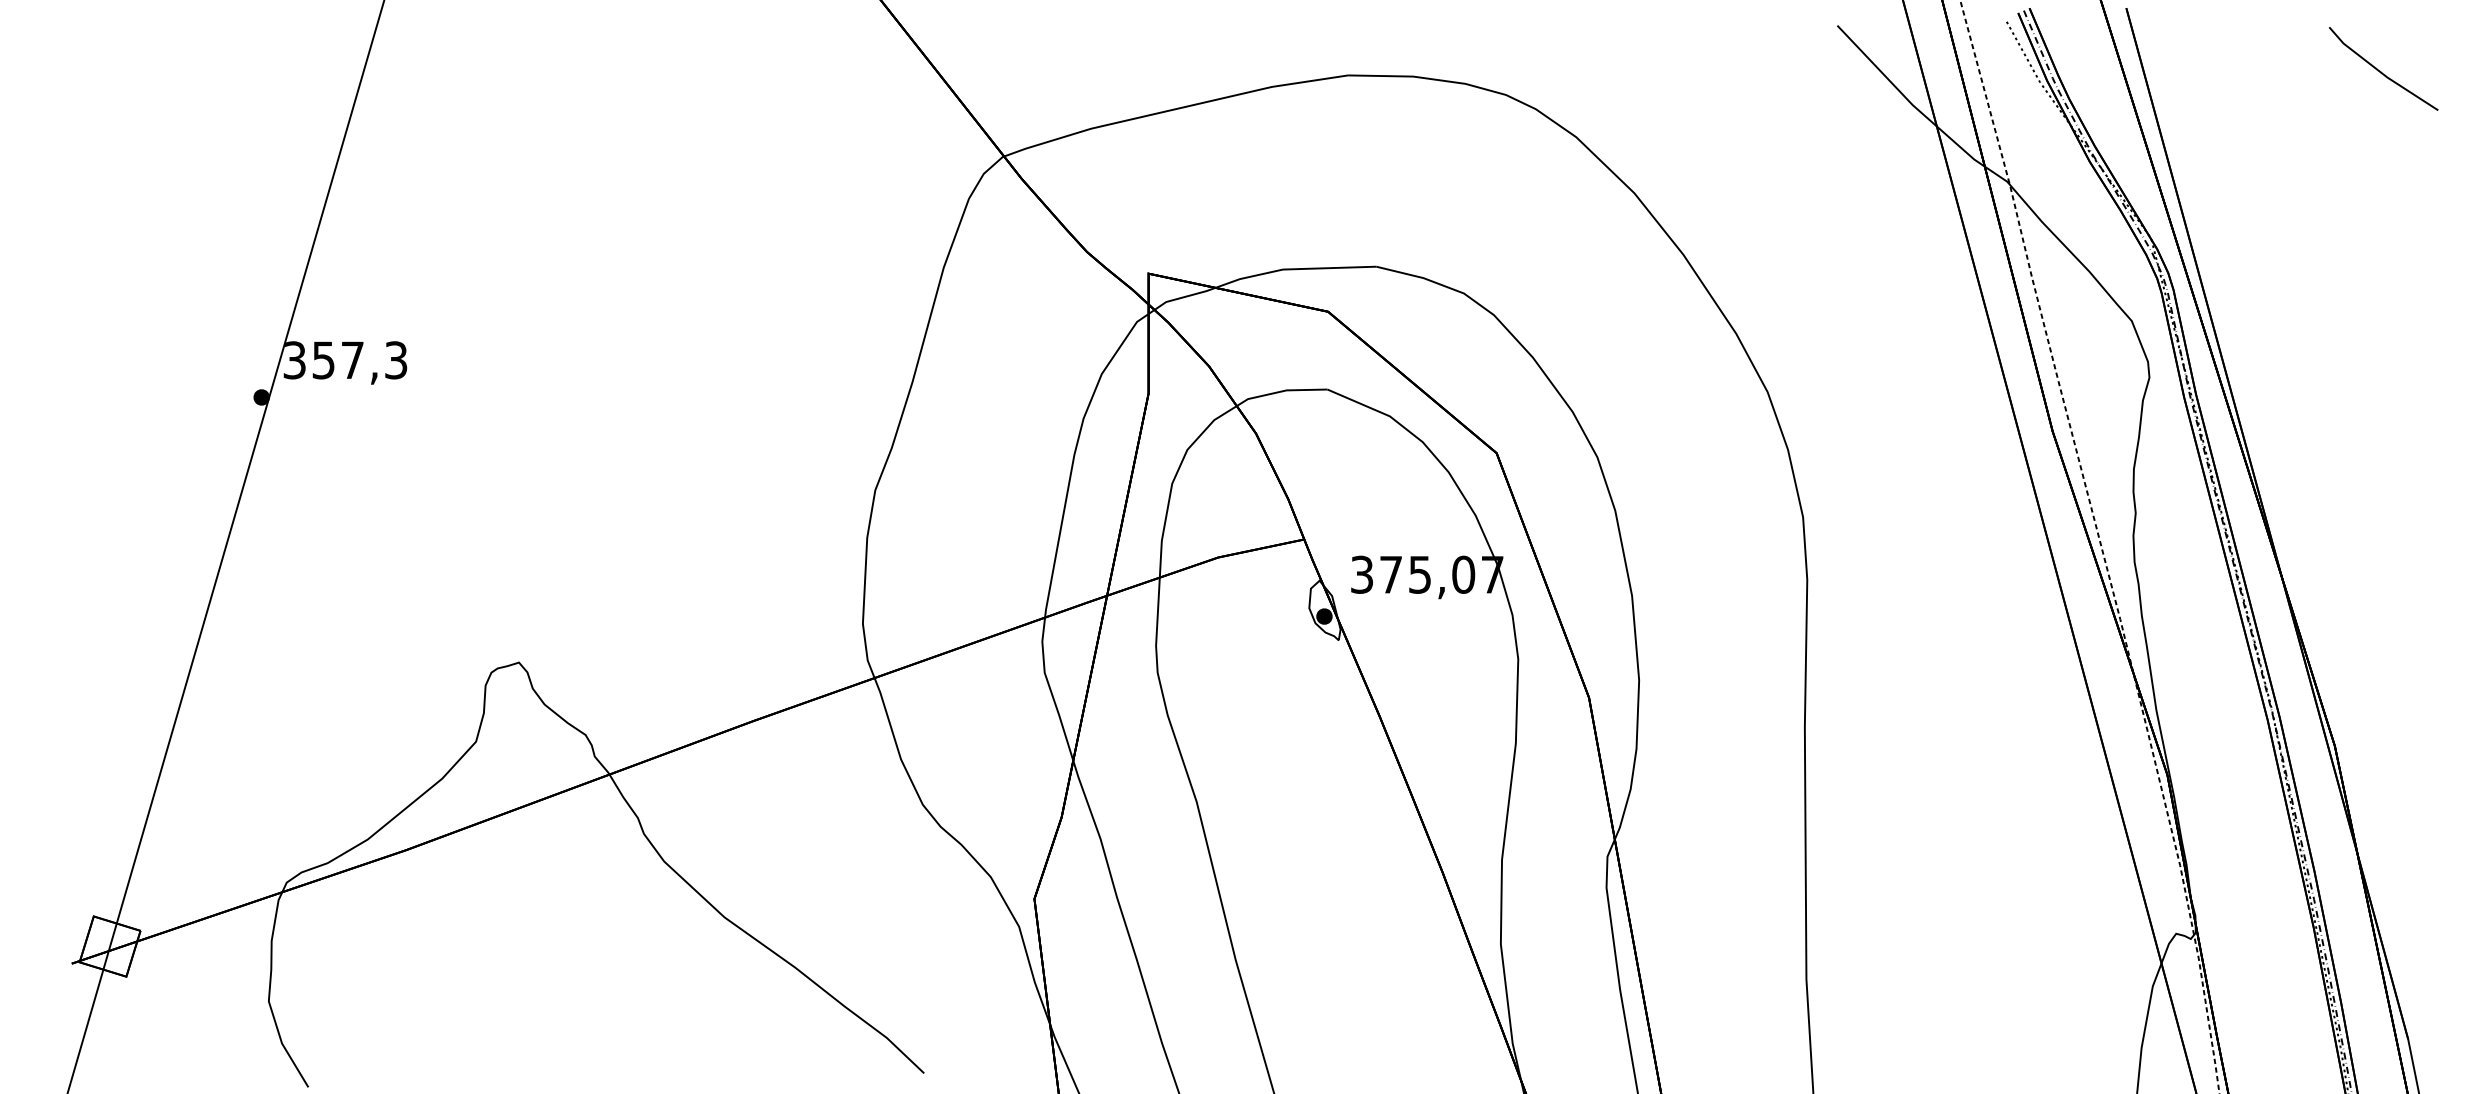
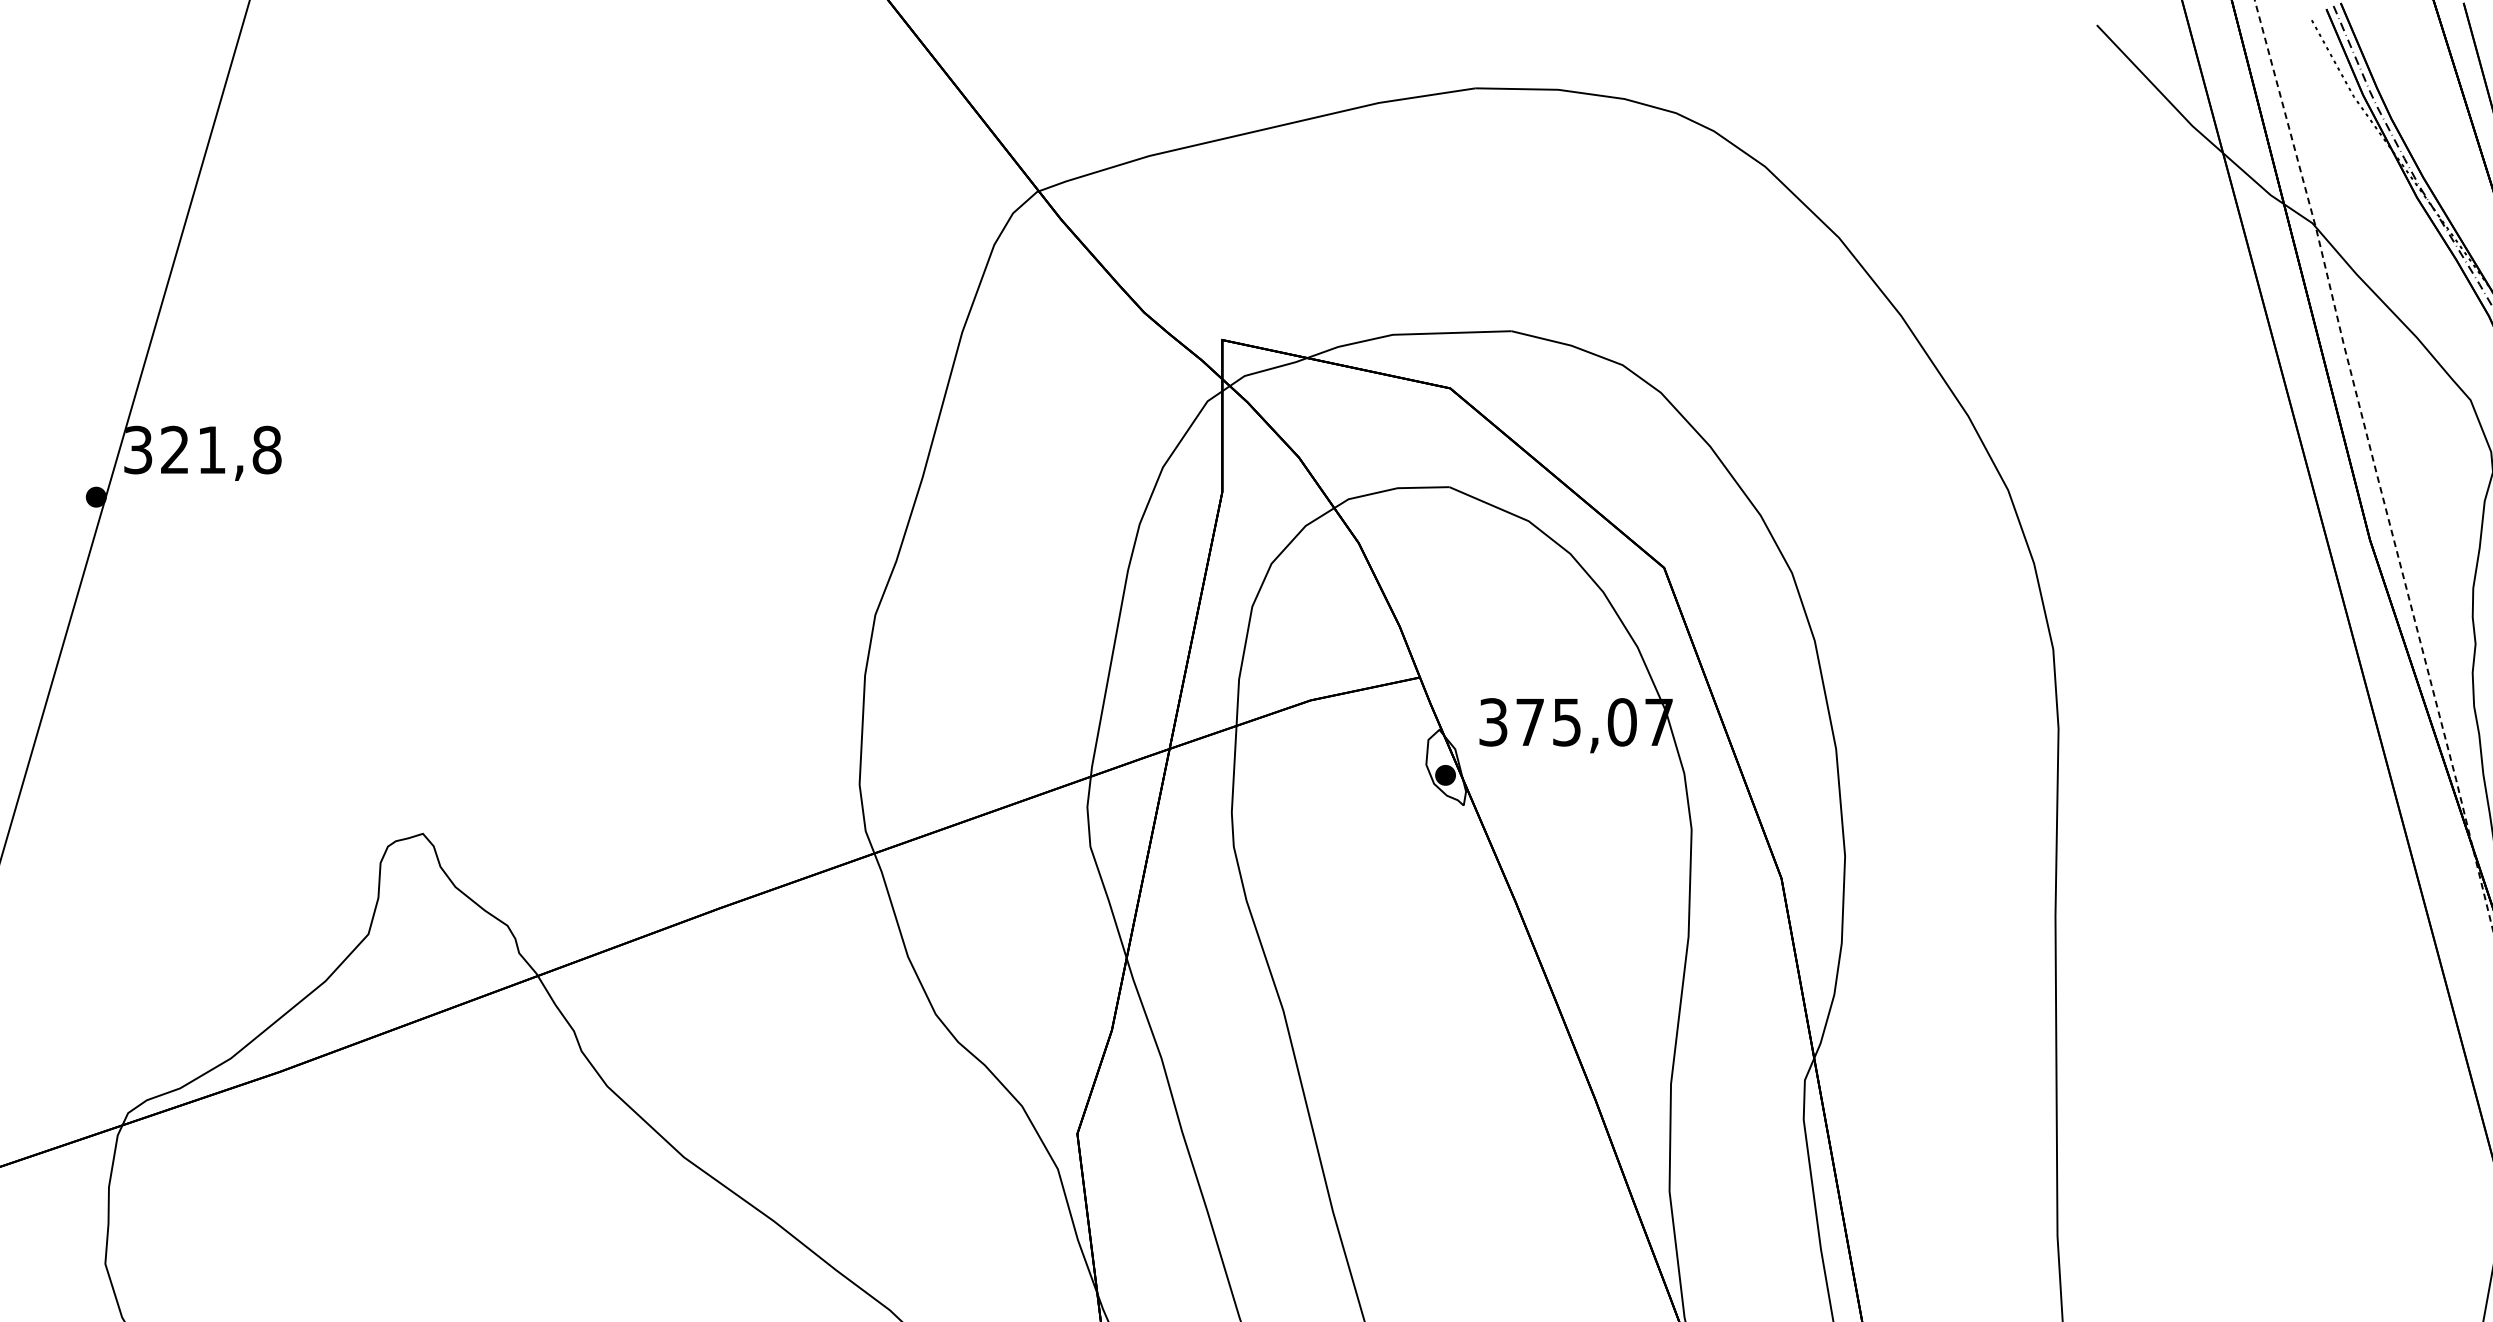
text: (359, 360) -> (220, 450), 357,3 -> 321,8

